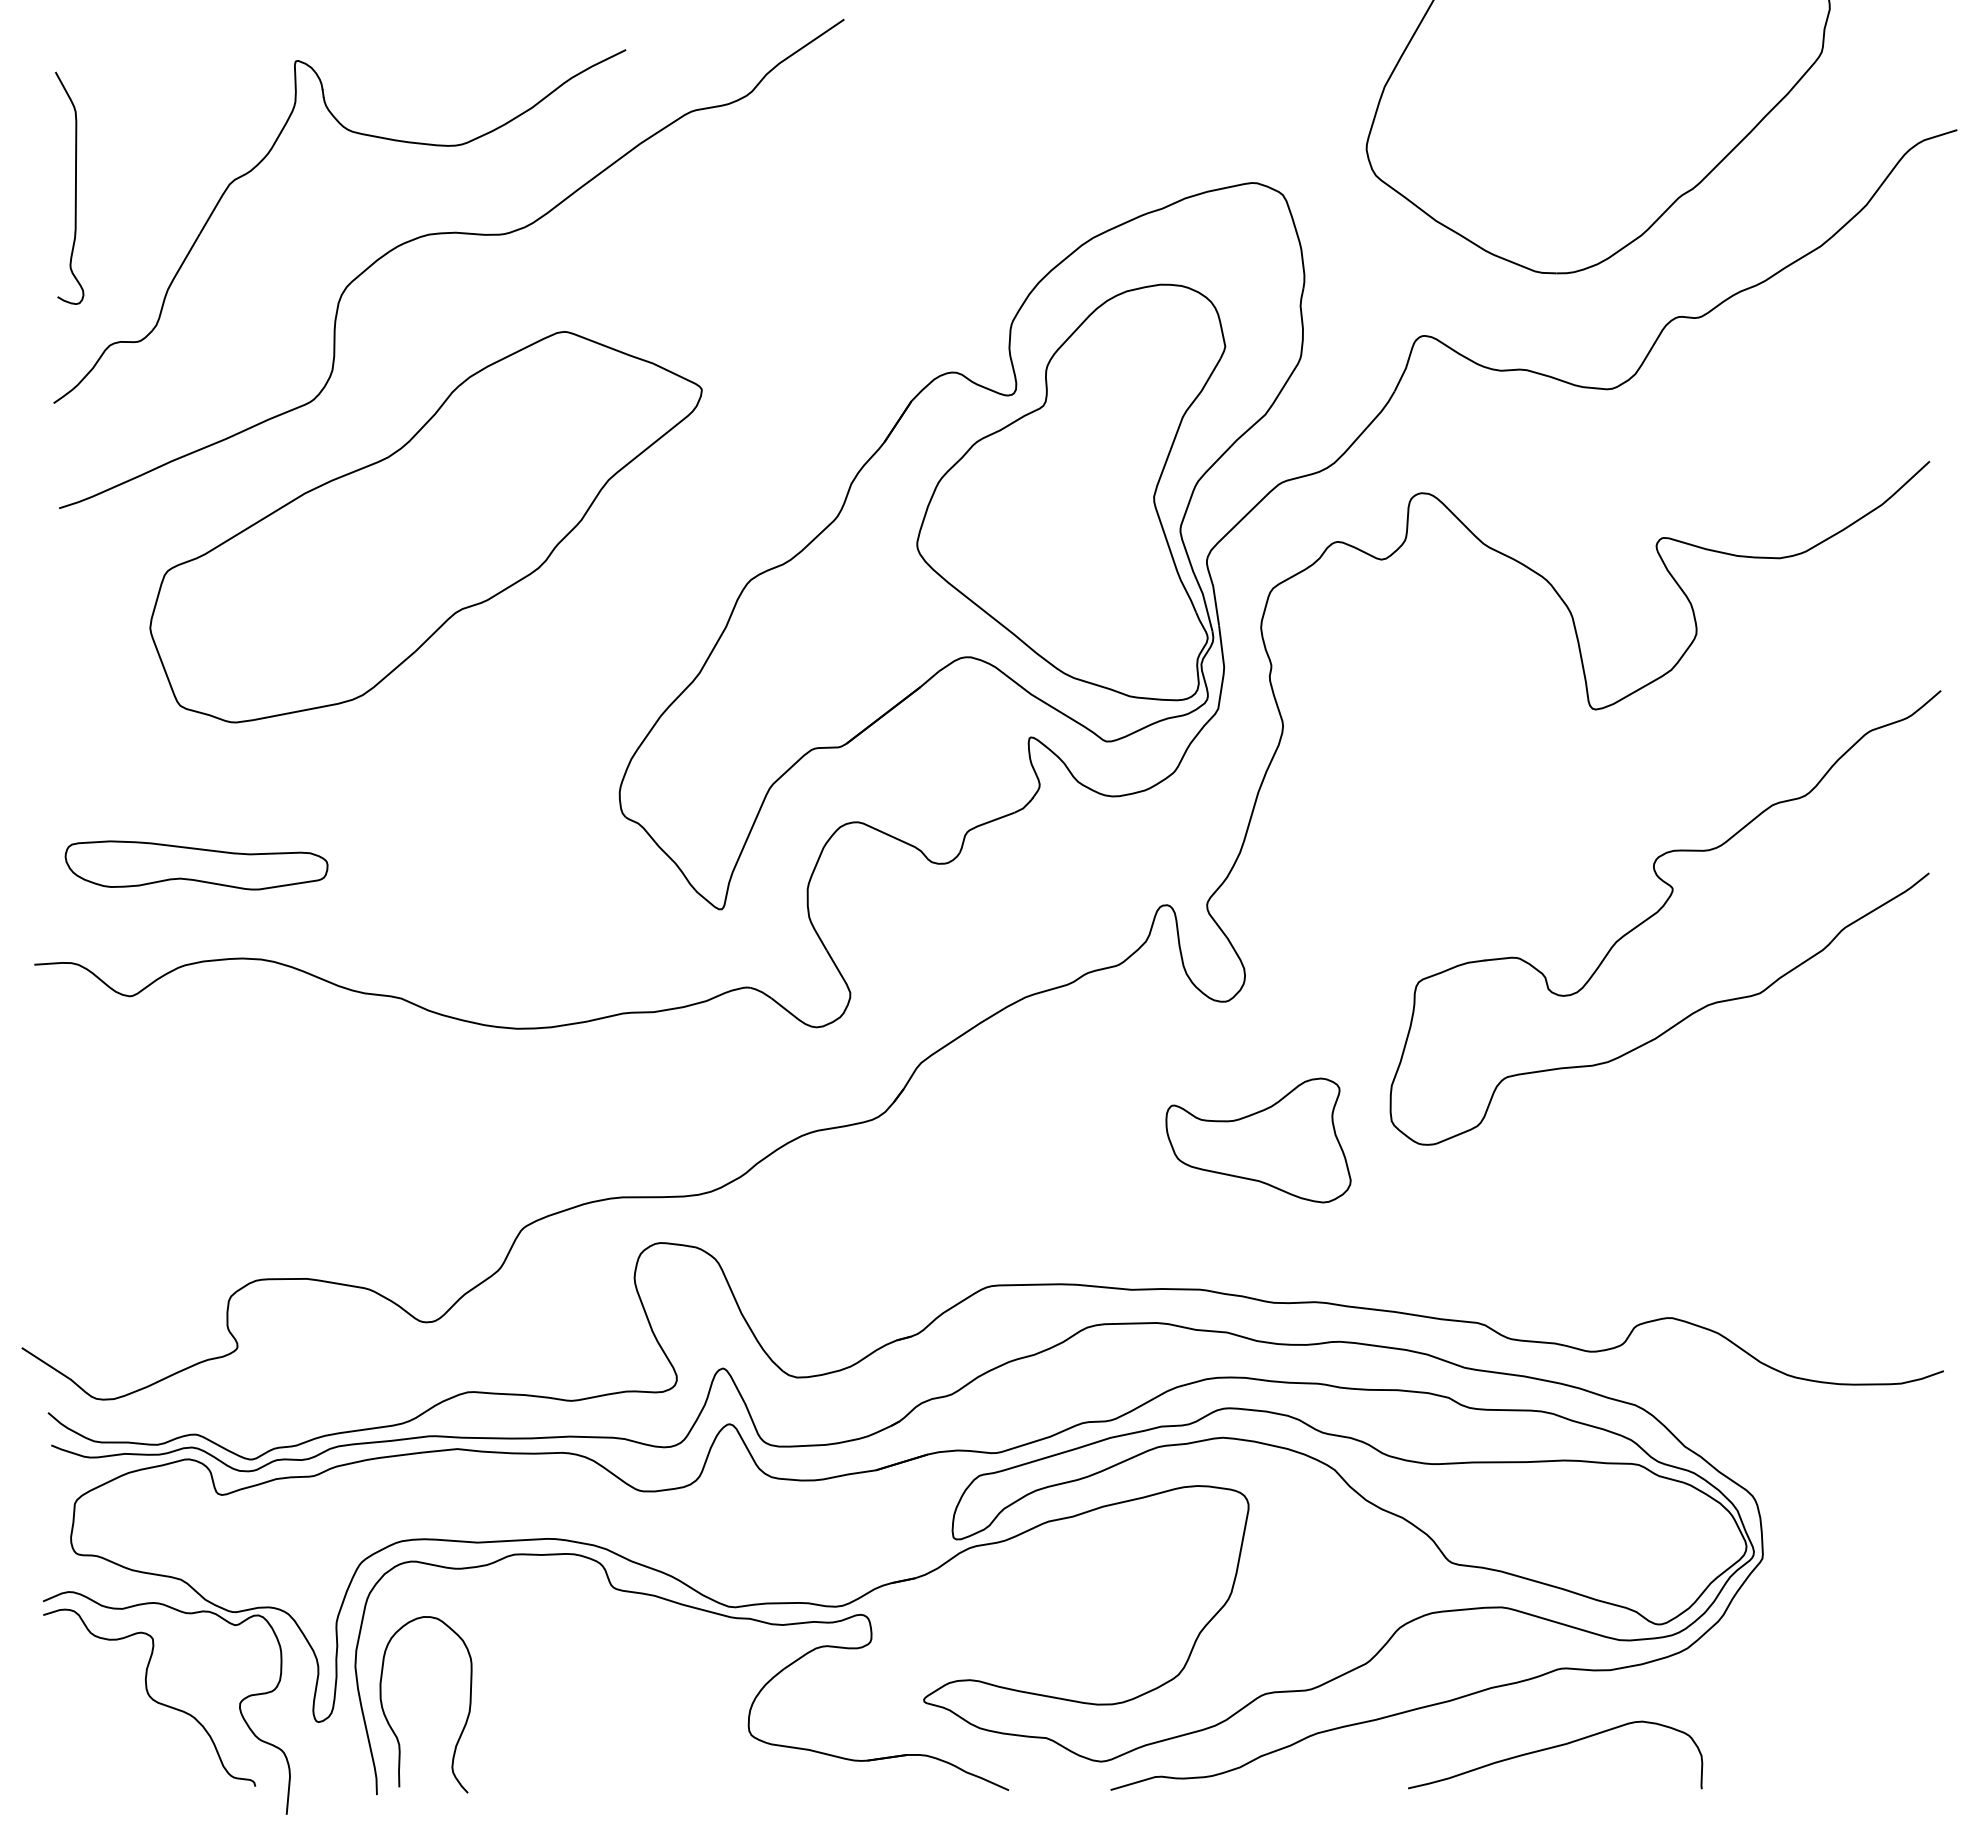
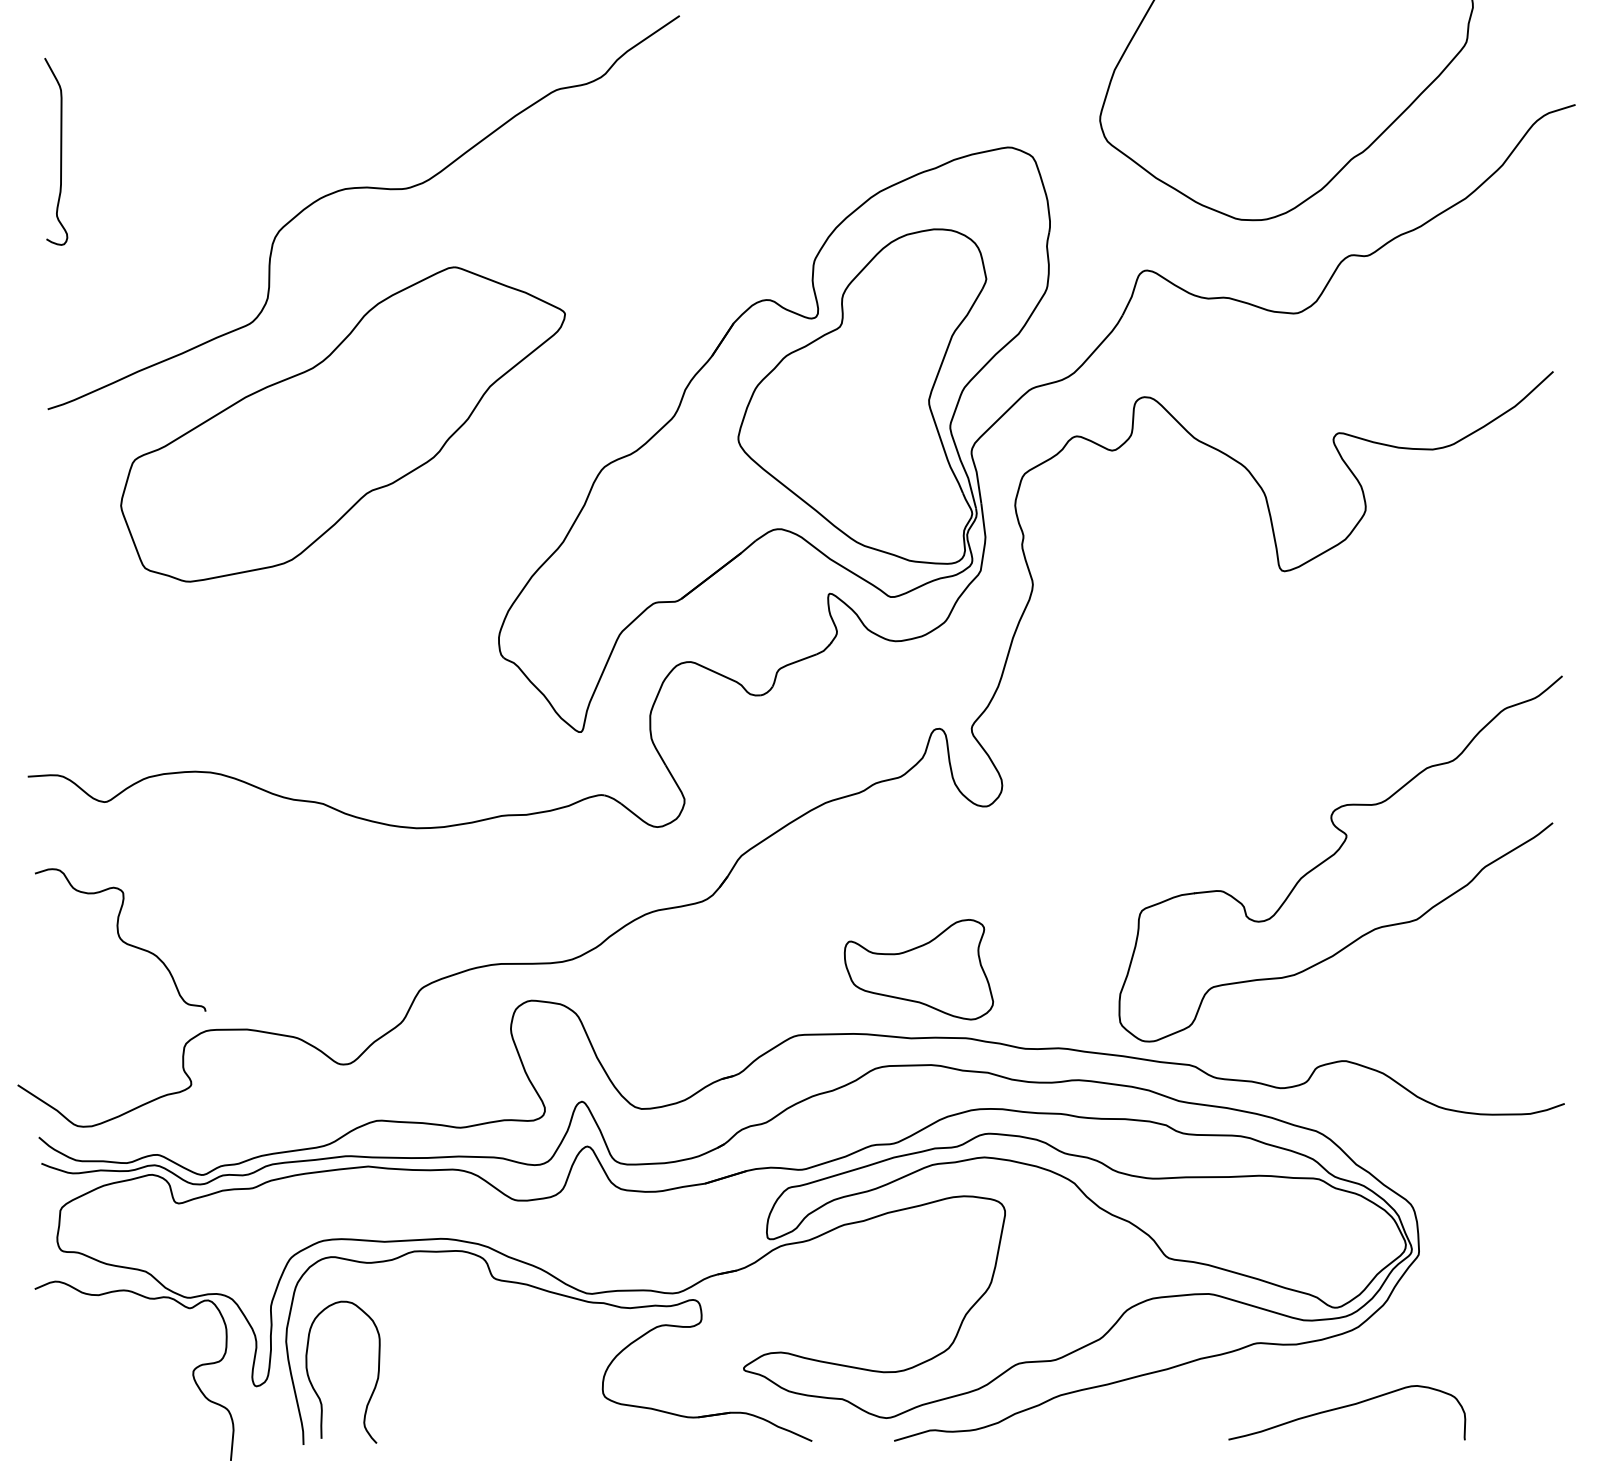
part: (362, 135) -> (291, 109), removed
part: (196, 865) -> (158, 696), removed
part: (1659, 911) -> (1335, 853), moved
part: (1258, 1140) -> (918, 969), moved
curve: (149, 1697) -> (120, 939), moved
curve: (1553, 1748) -> (1345, 1407), moved

